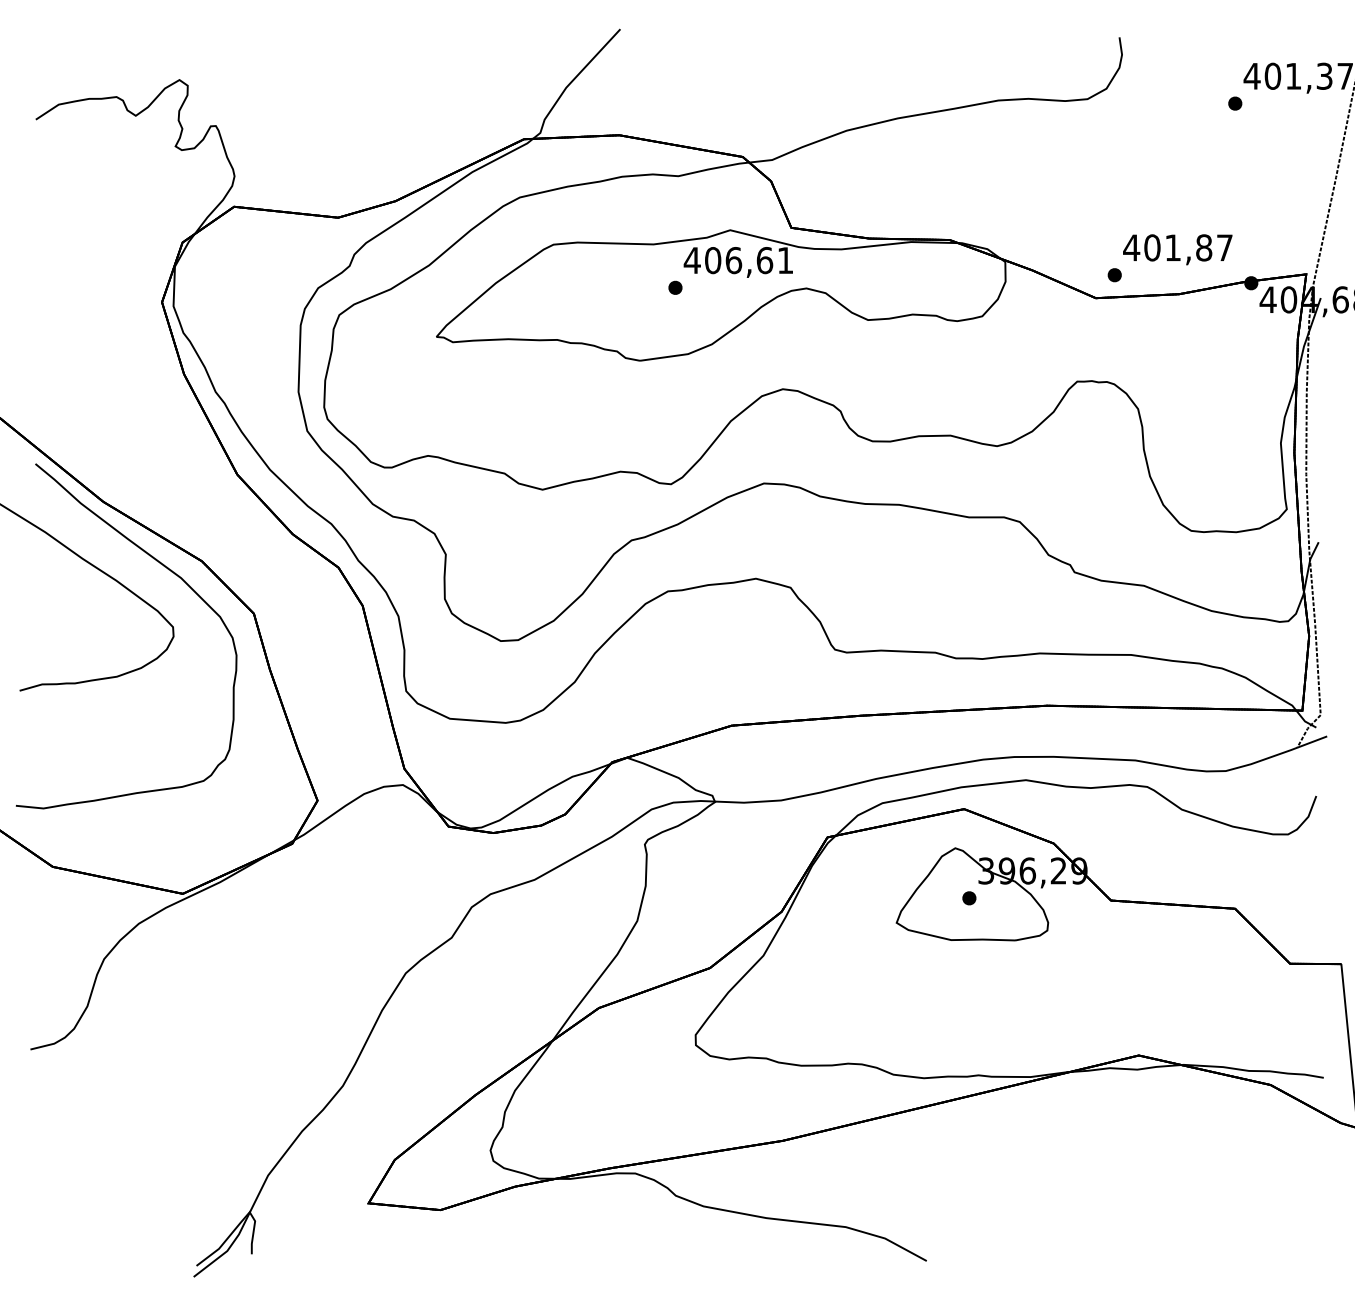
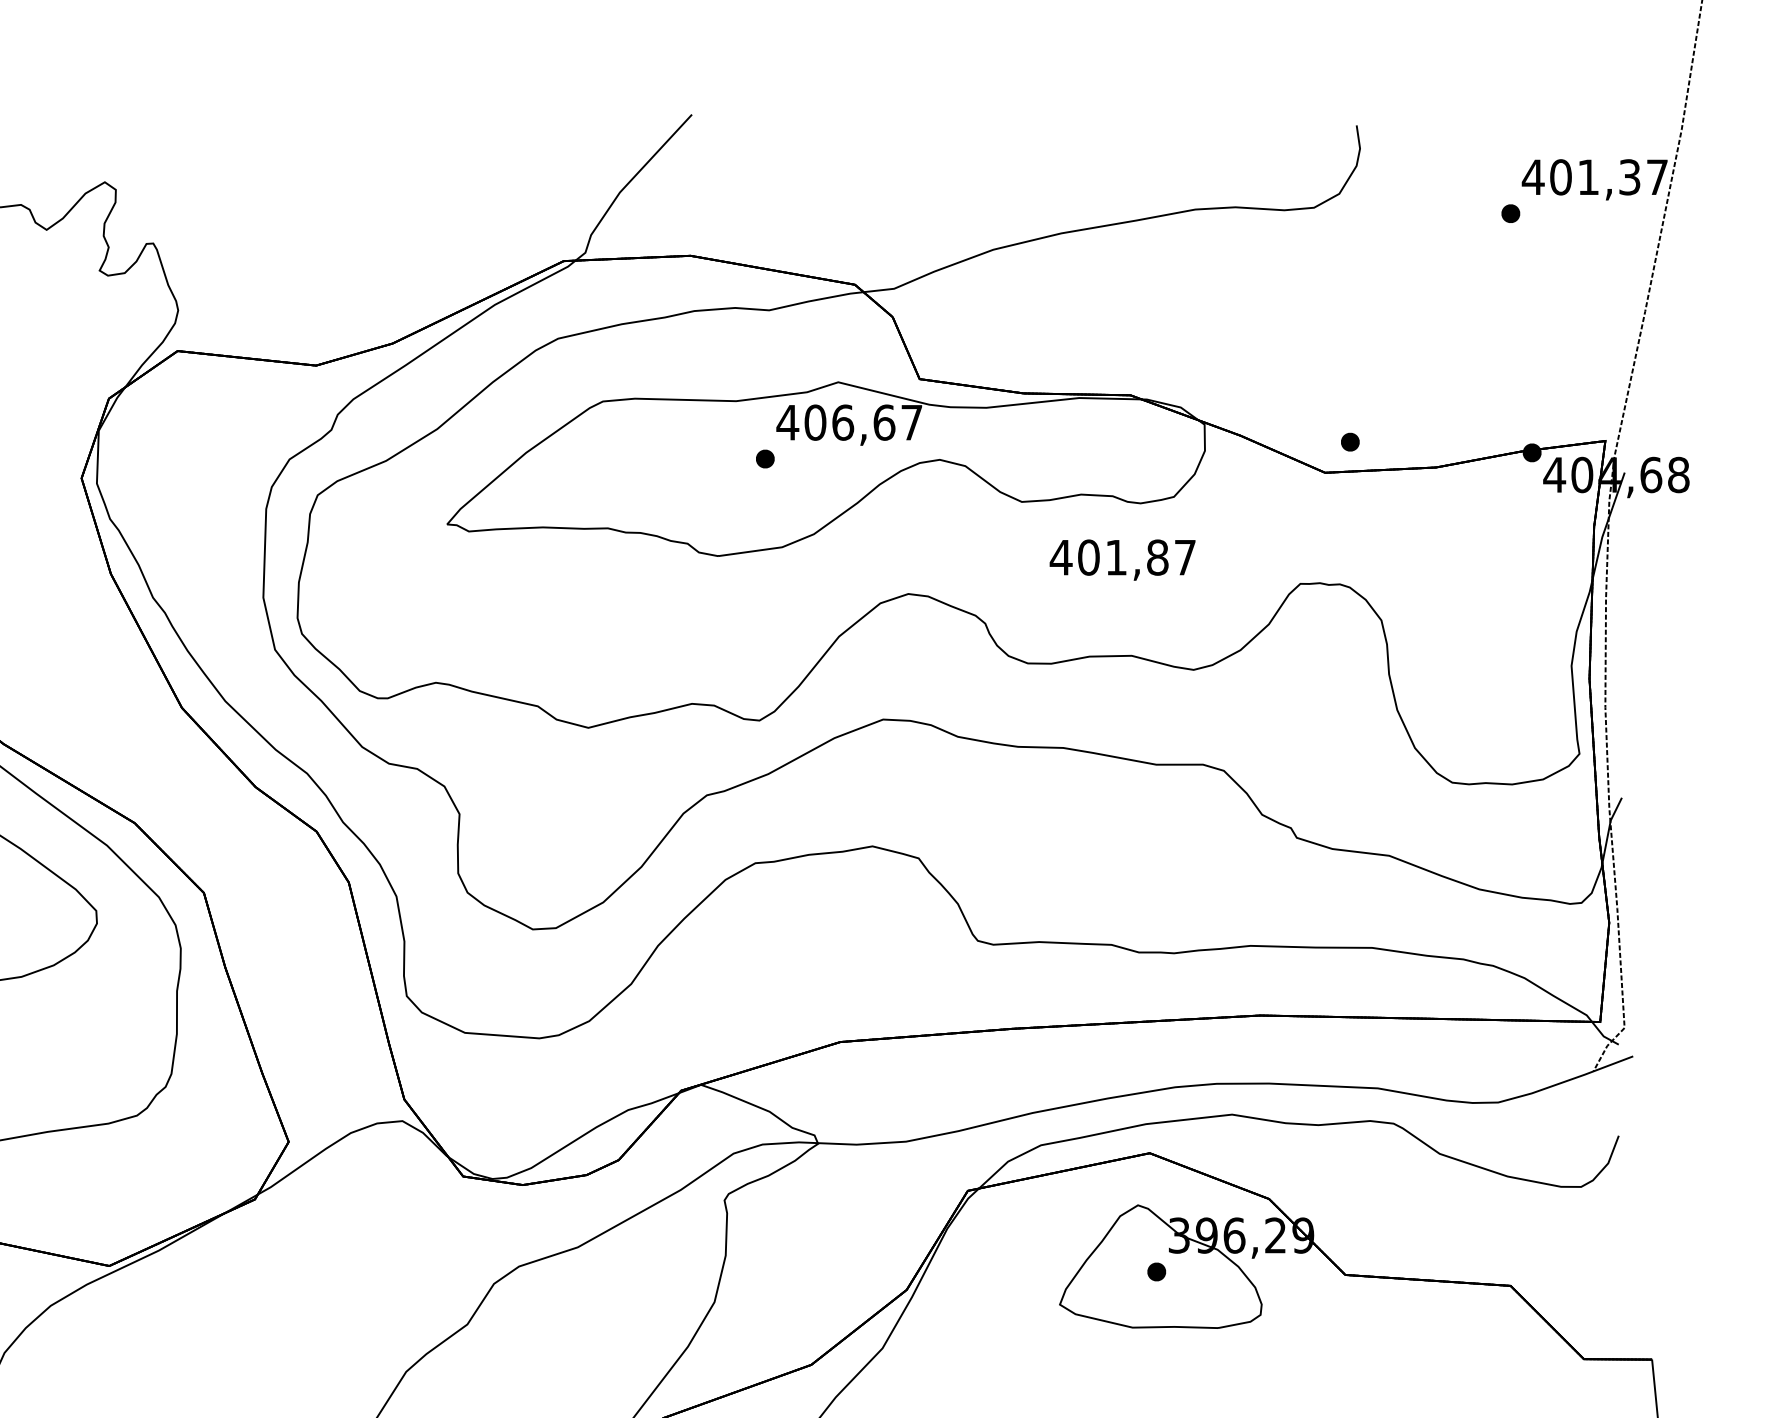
text: (1177, 249) -> (1122, 559), moved
text: (785, 260) -> (911, 422), 406,61 -> 406,67

